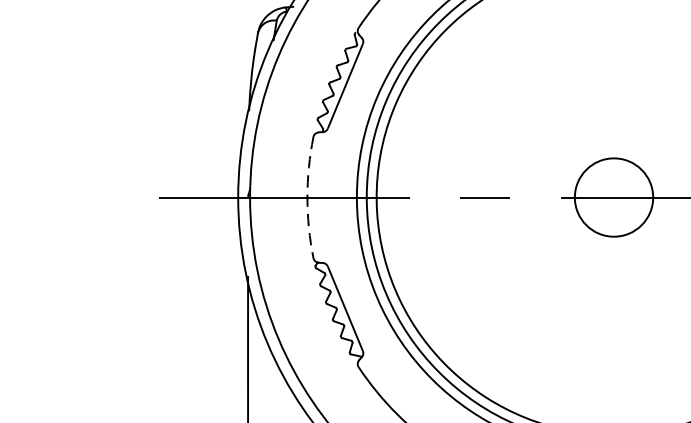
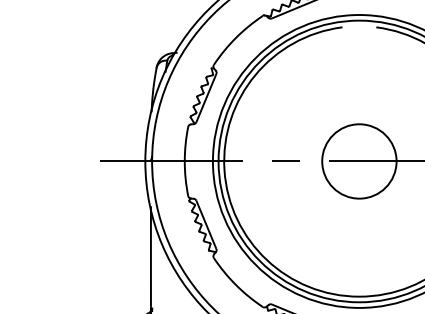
arc: (306, 197) -> (184, 161), dashed -> solid
circle: (614, 197) -> (359, 161), size x1.67

